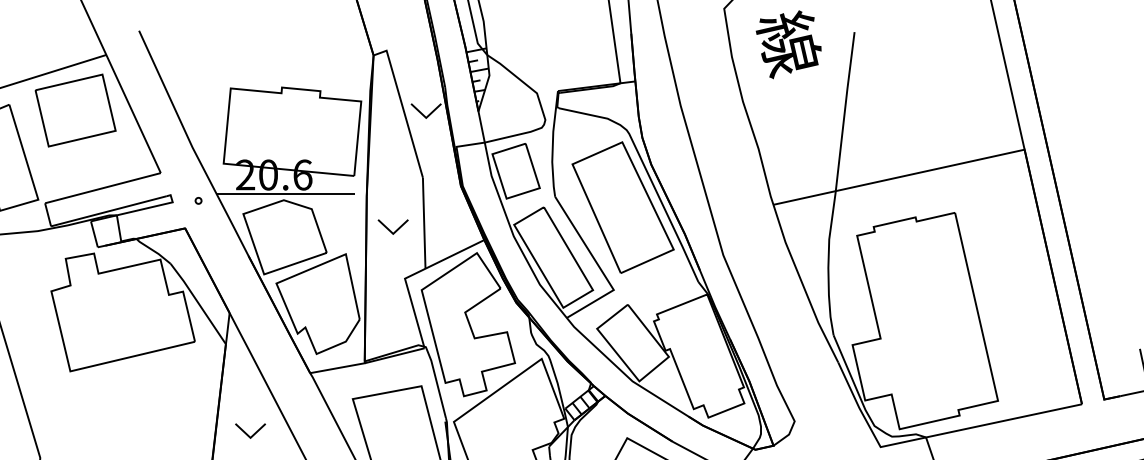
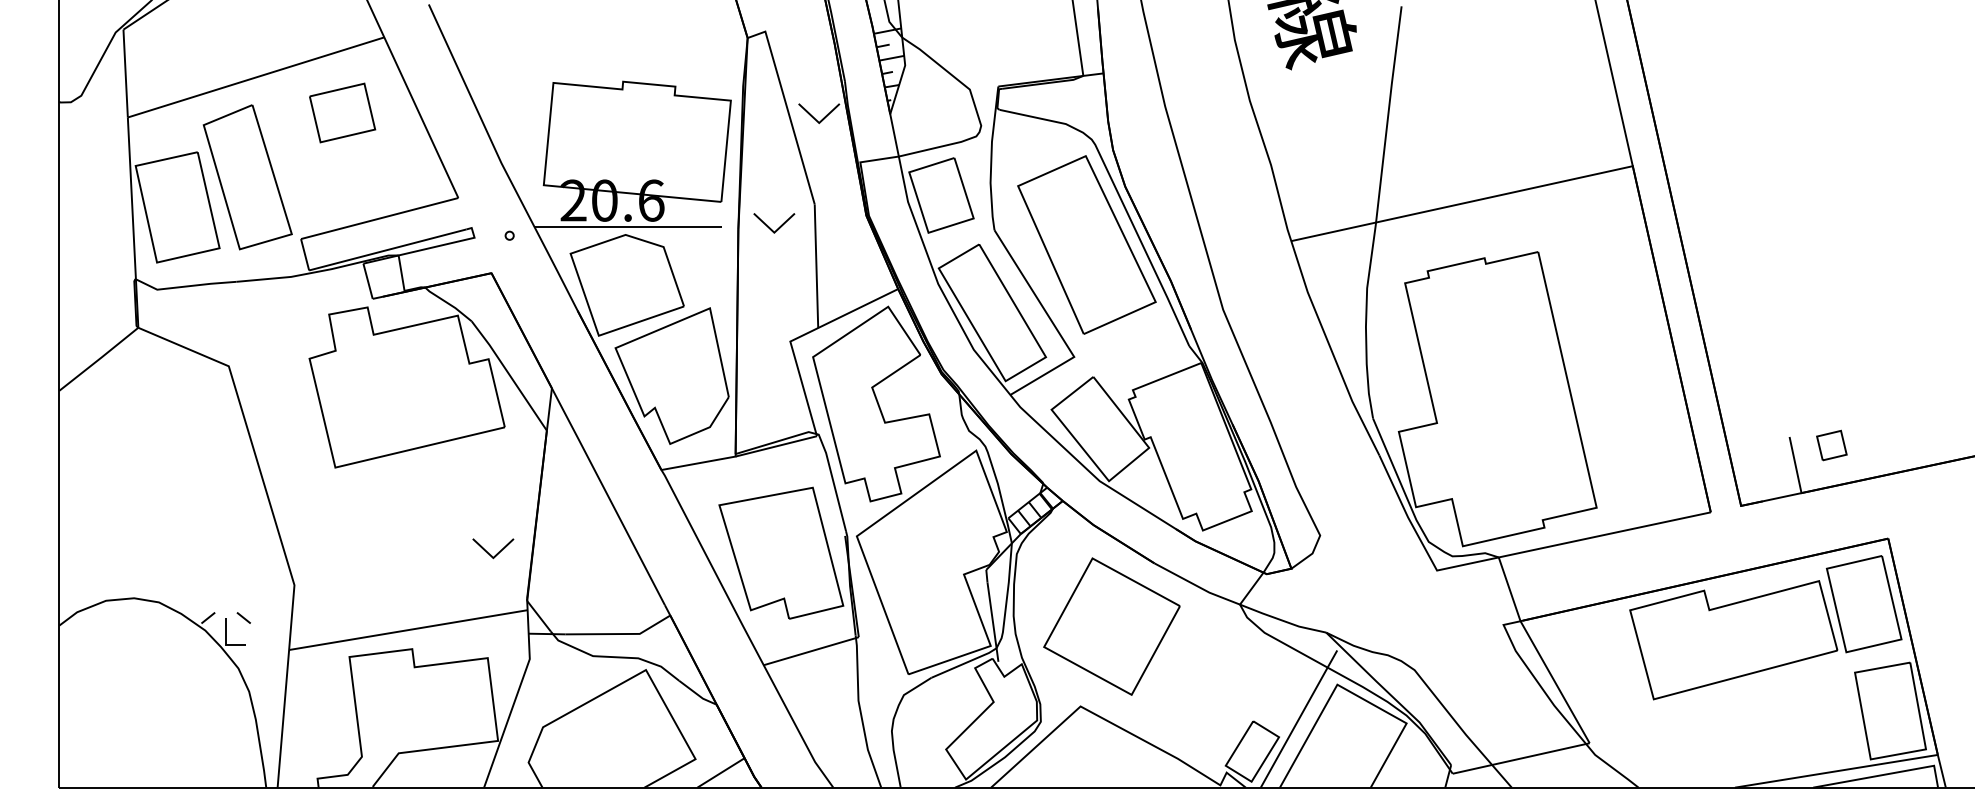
part: (75, 110) -> (342, 112), size x0.6
part: (393, 227) -> (774, 223), moved
part: (250, 430) -> (493, 548), moved

